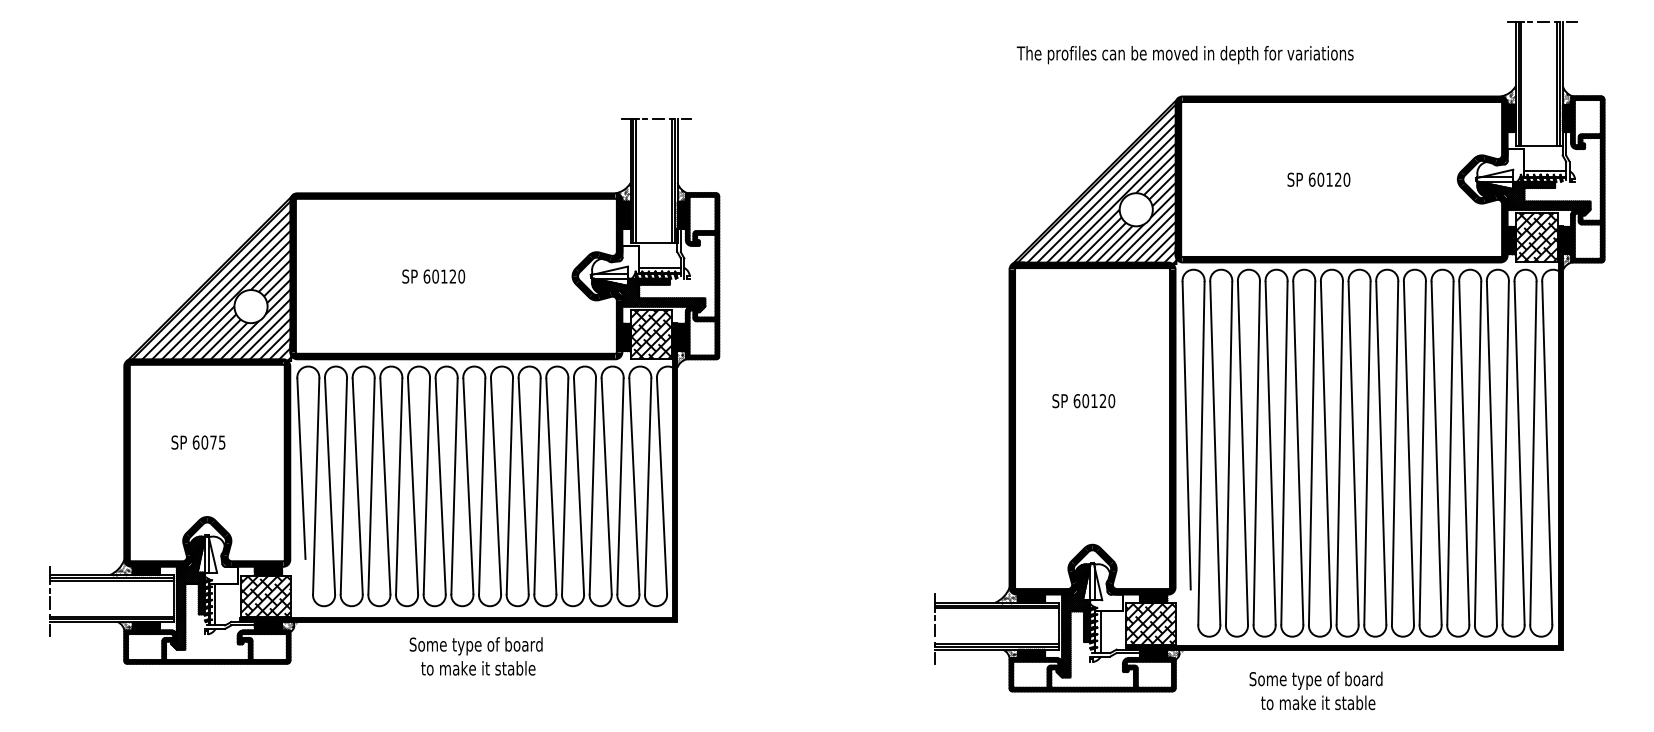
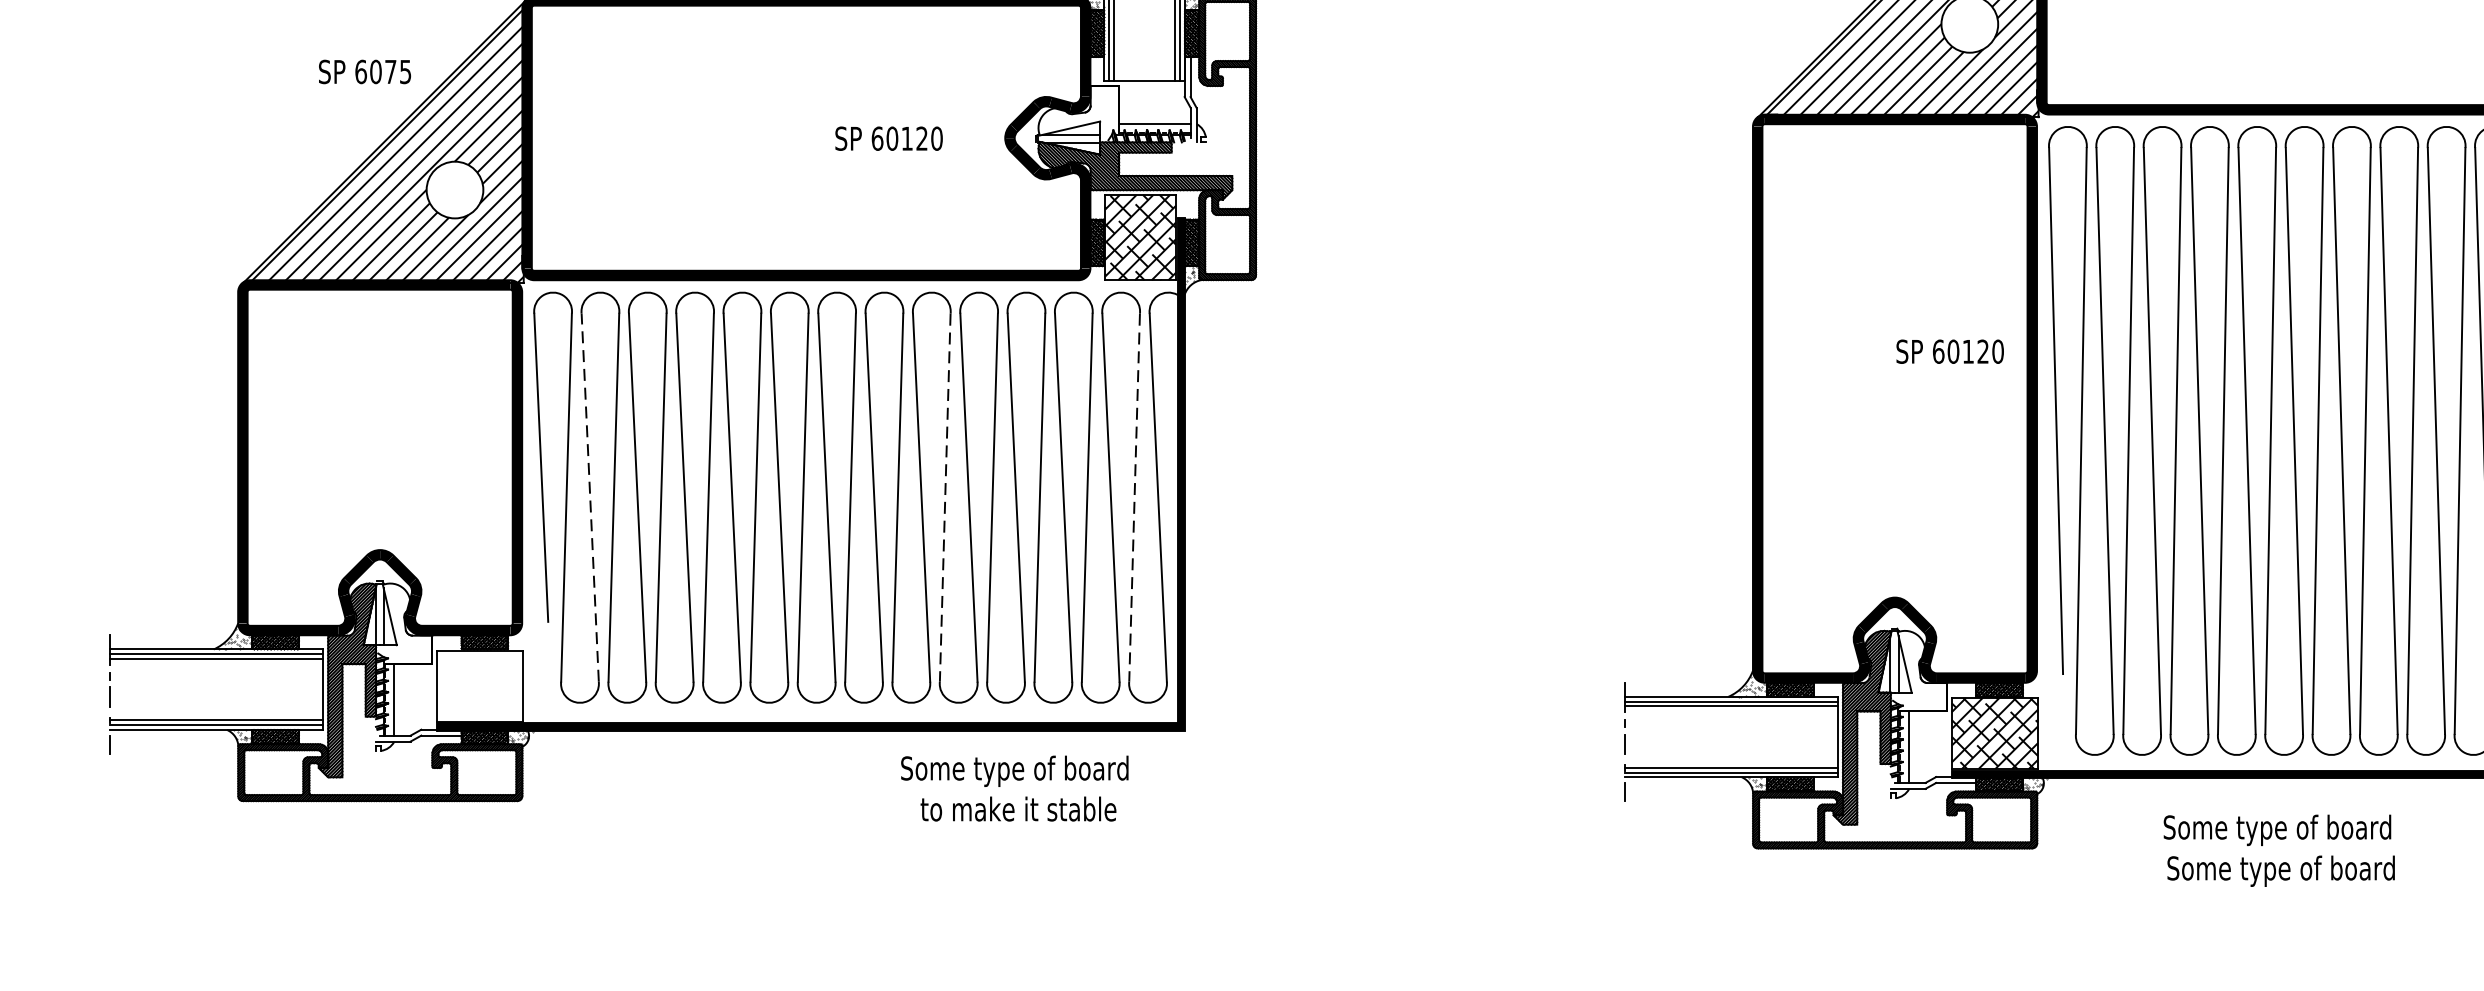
text: (433, 276) -> (888, 138), moved
text: (1083, 401) -> (1949, 352), moved
text: (198, 442) -> (365, 71), moved
line: (330, 486) -> (590, 497), solid -> dashed
line: (537, 486) -> (945, 497), solid -> dashed
line: (648, 486) -> (1135, 497), solid -> dashed
hatch: (265, 596) -> (479, 686), removed
text: (475, 656) -> (1013, 788), moved
text: (1317, 704) -> (2279, 870), to make it stable -> Some type of board

